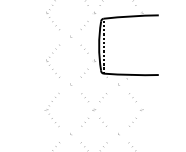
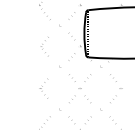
part: (52, 60) -> (44, 46), size x0.7
part: (51, 109) -> (43, 88), size x0.7

